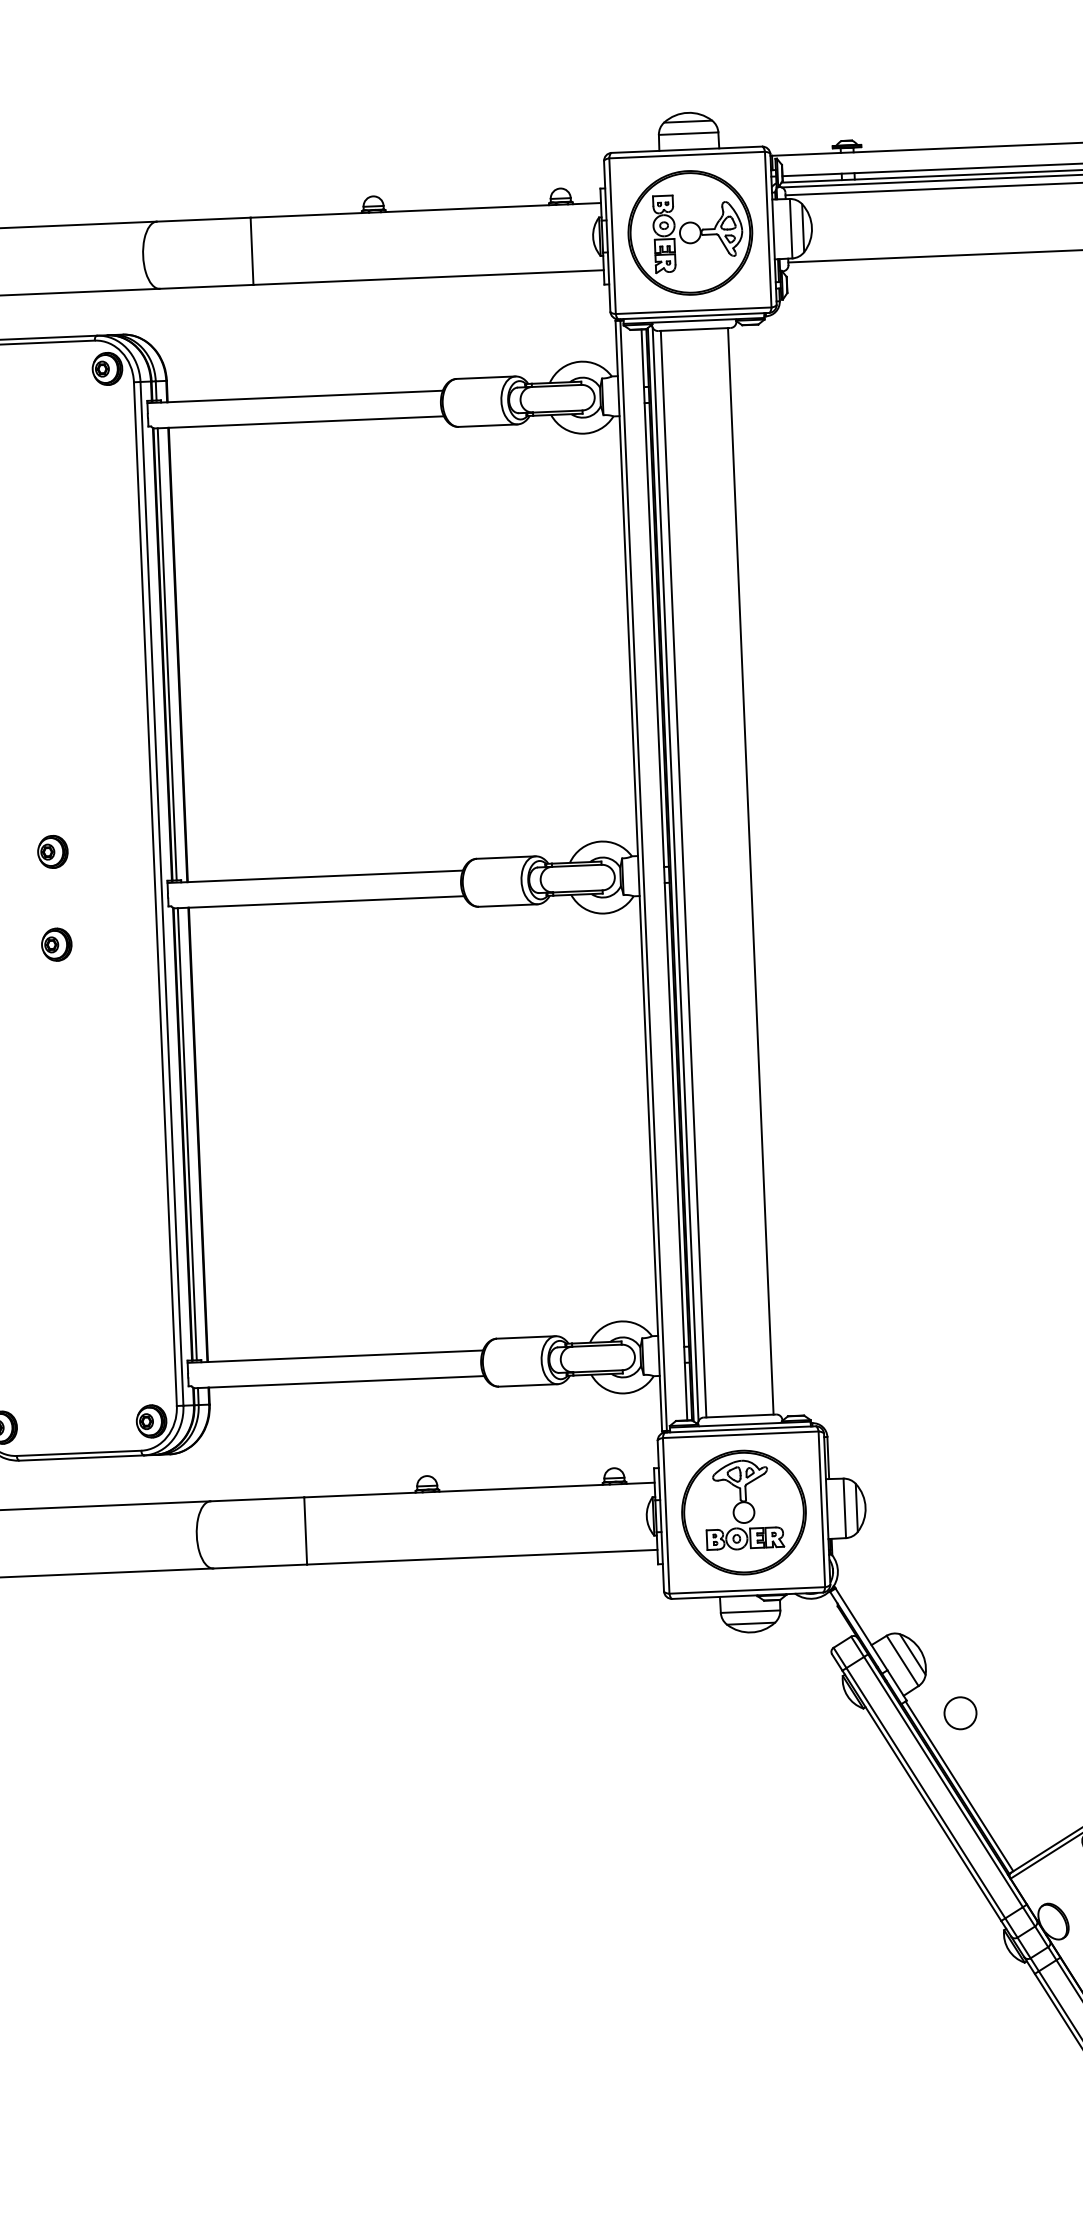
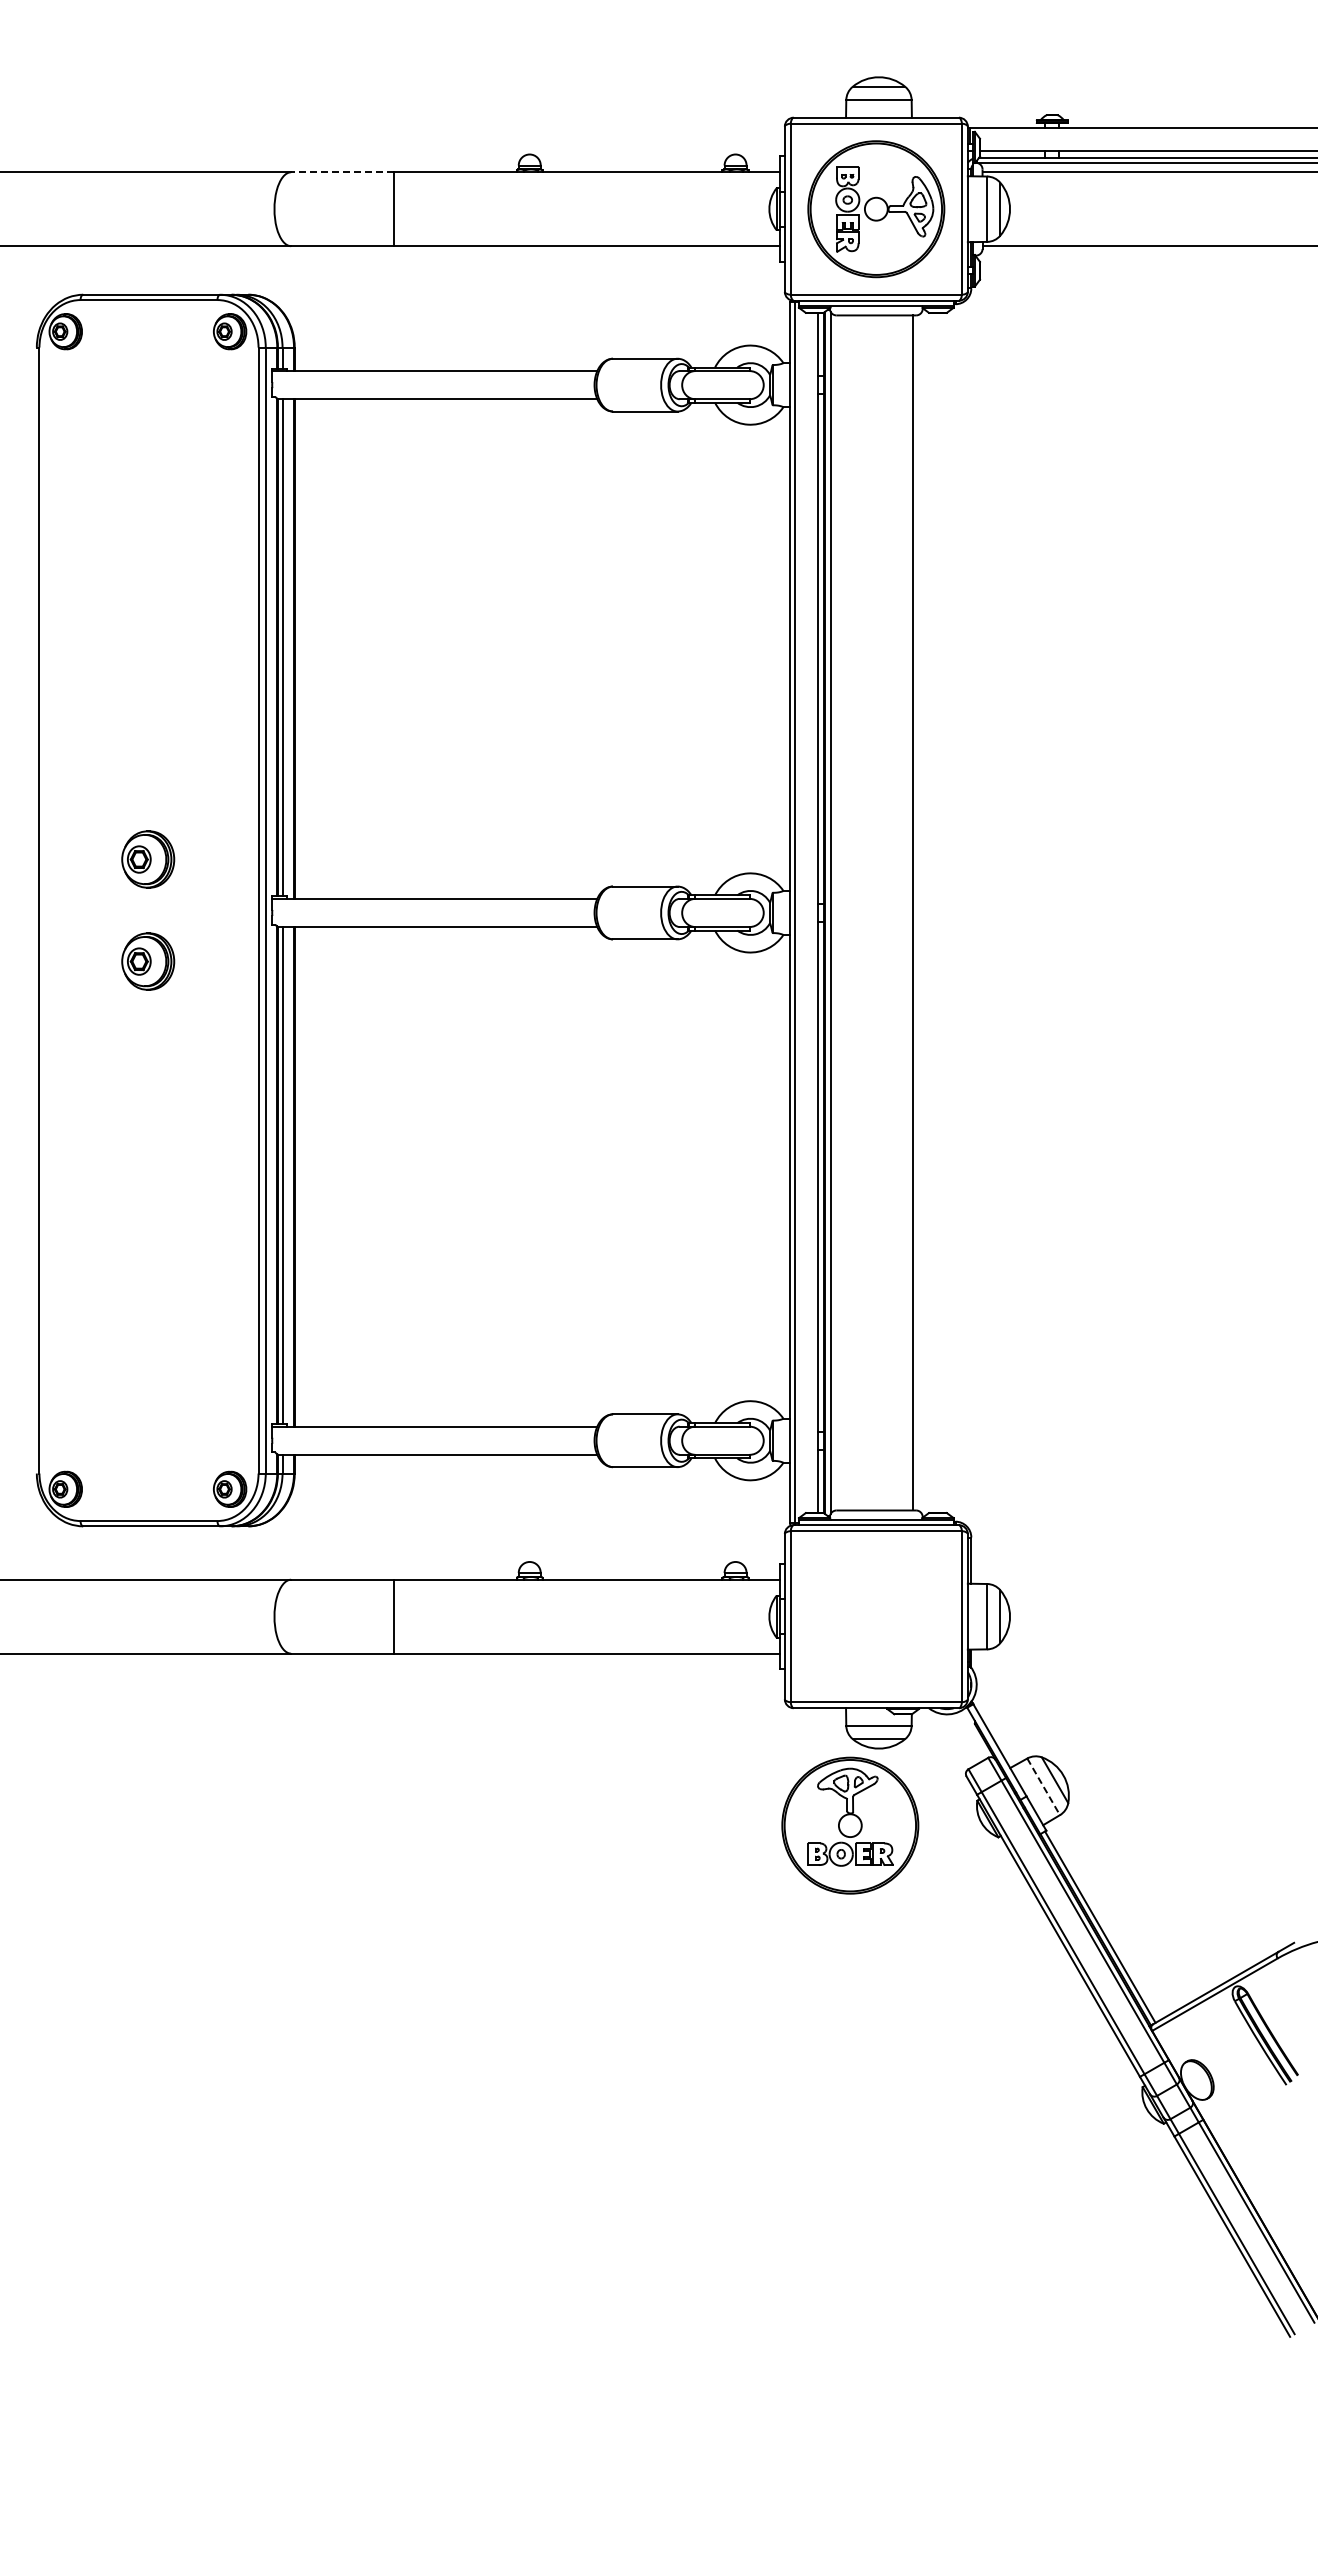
line: (203, 219) -> (342, 172), solid -> dashed
part: (52, 851) -> (147, 859), size x1.6
line: (683, 873) -> (839, 912), removed
part: (56, 944) -> (147, 961), size x1.6
part: (744, 1512) -> (850, 1825), moved
line: (902, 1660) -> (1043, 1786), solid -> dashed
circle: (960, 1712) -> (1104, 1846), removed

